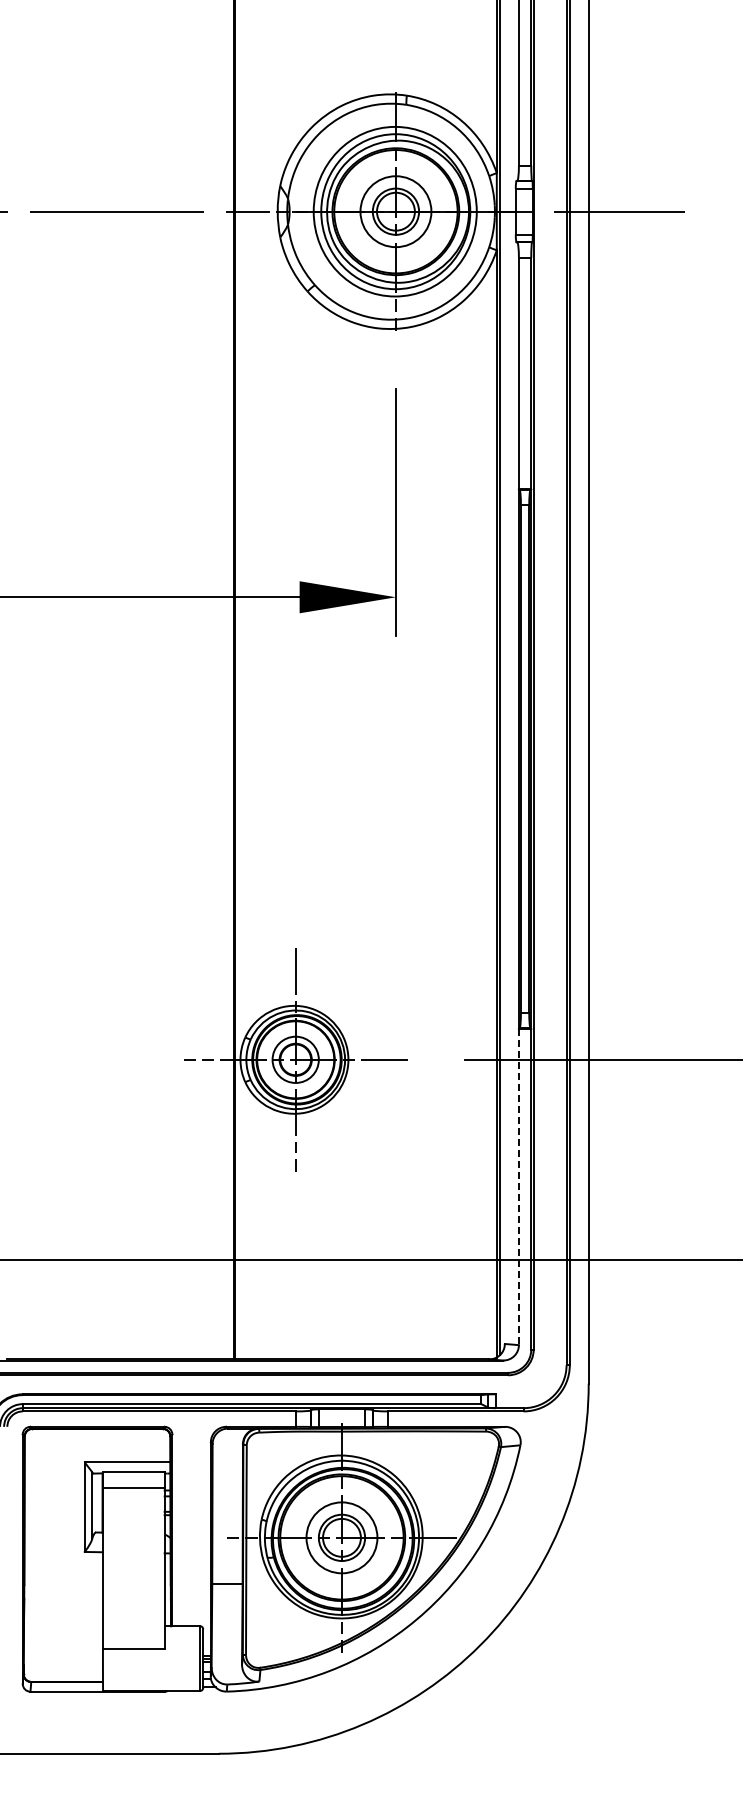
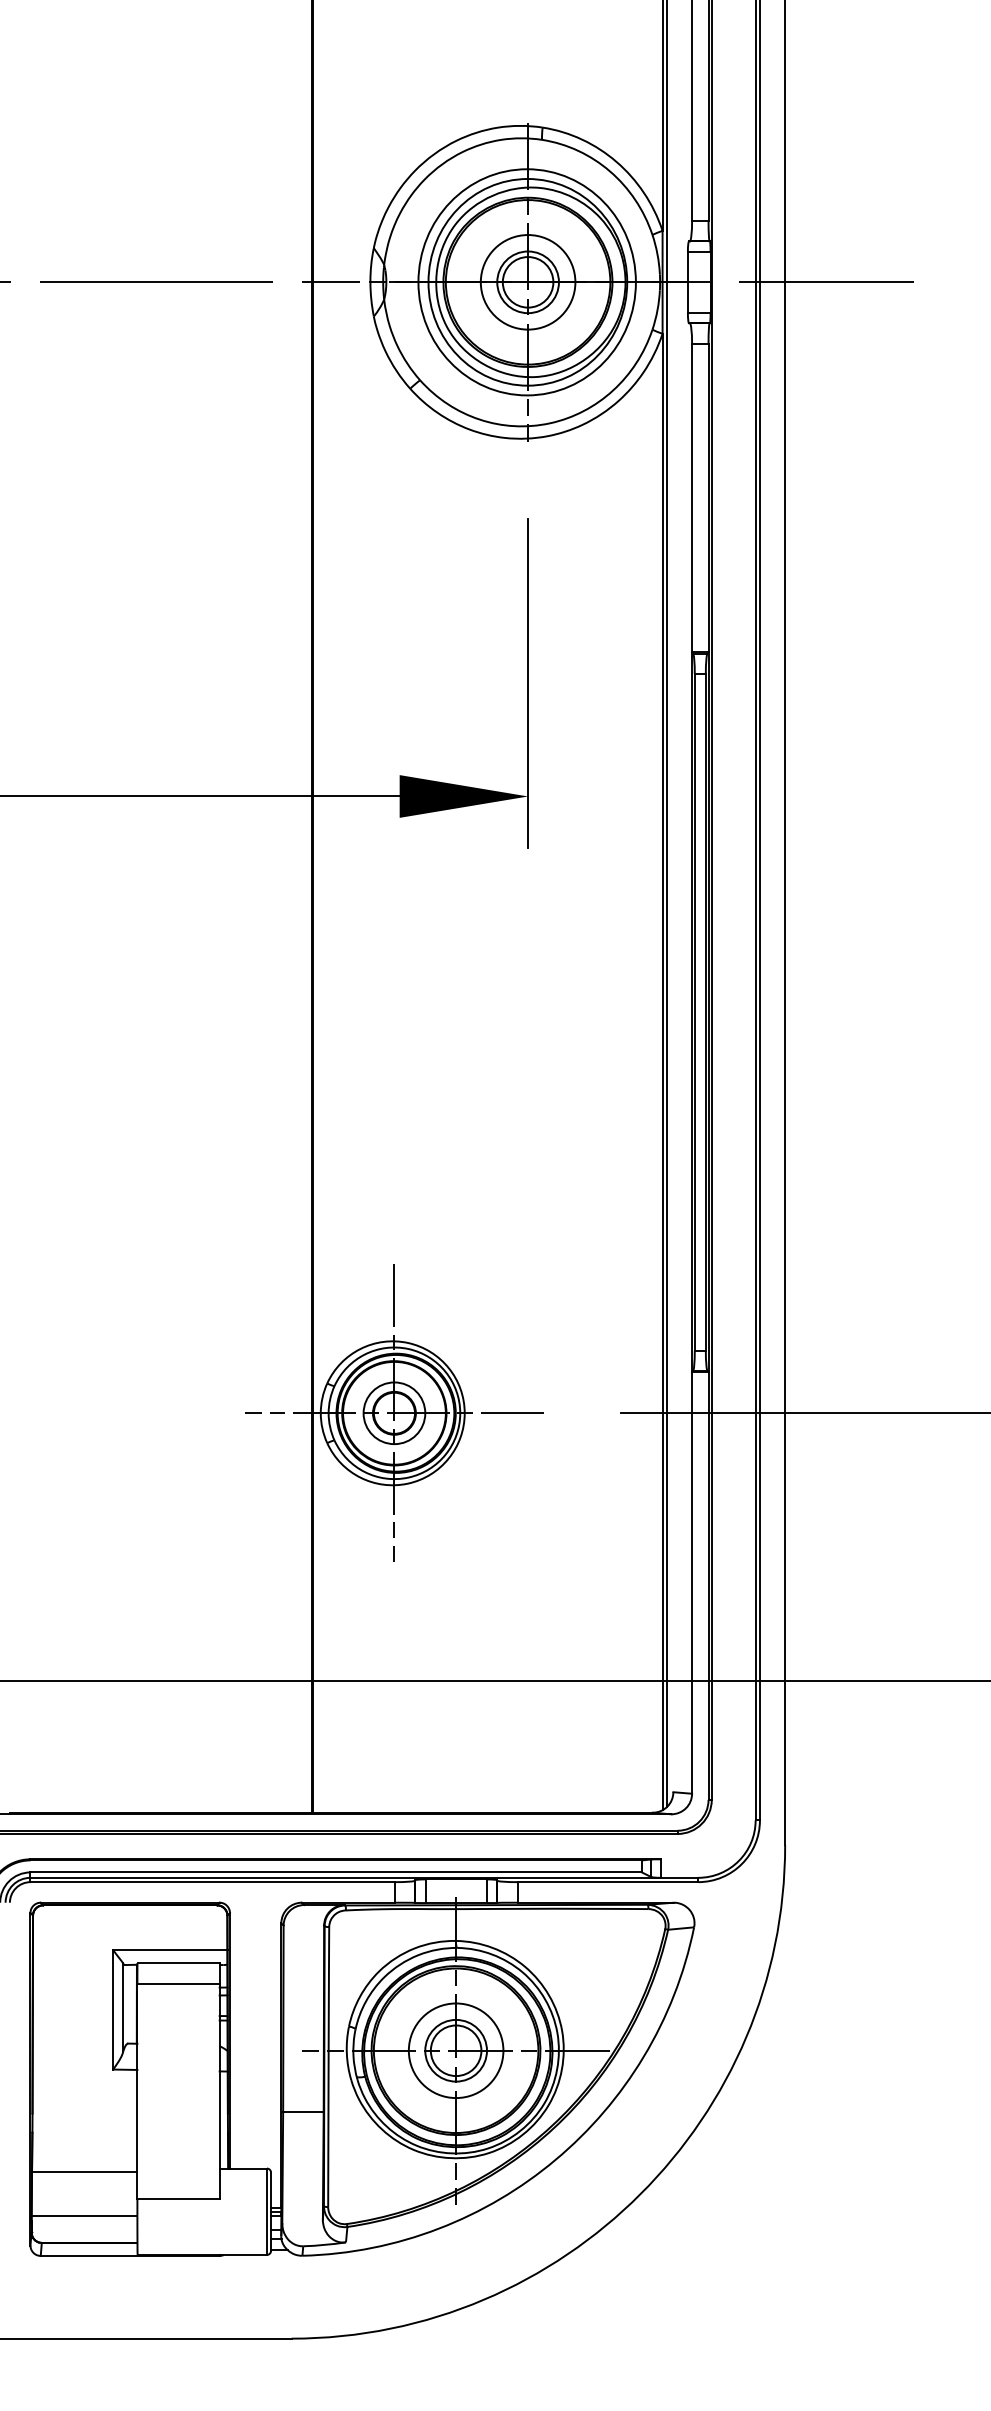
line: (518, 1187) -> (691, 1583), dashed -> solid
line: (62, 1629) -> (83, 2172), added
line: (62, 1661) -> (83, 2215), added

